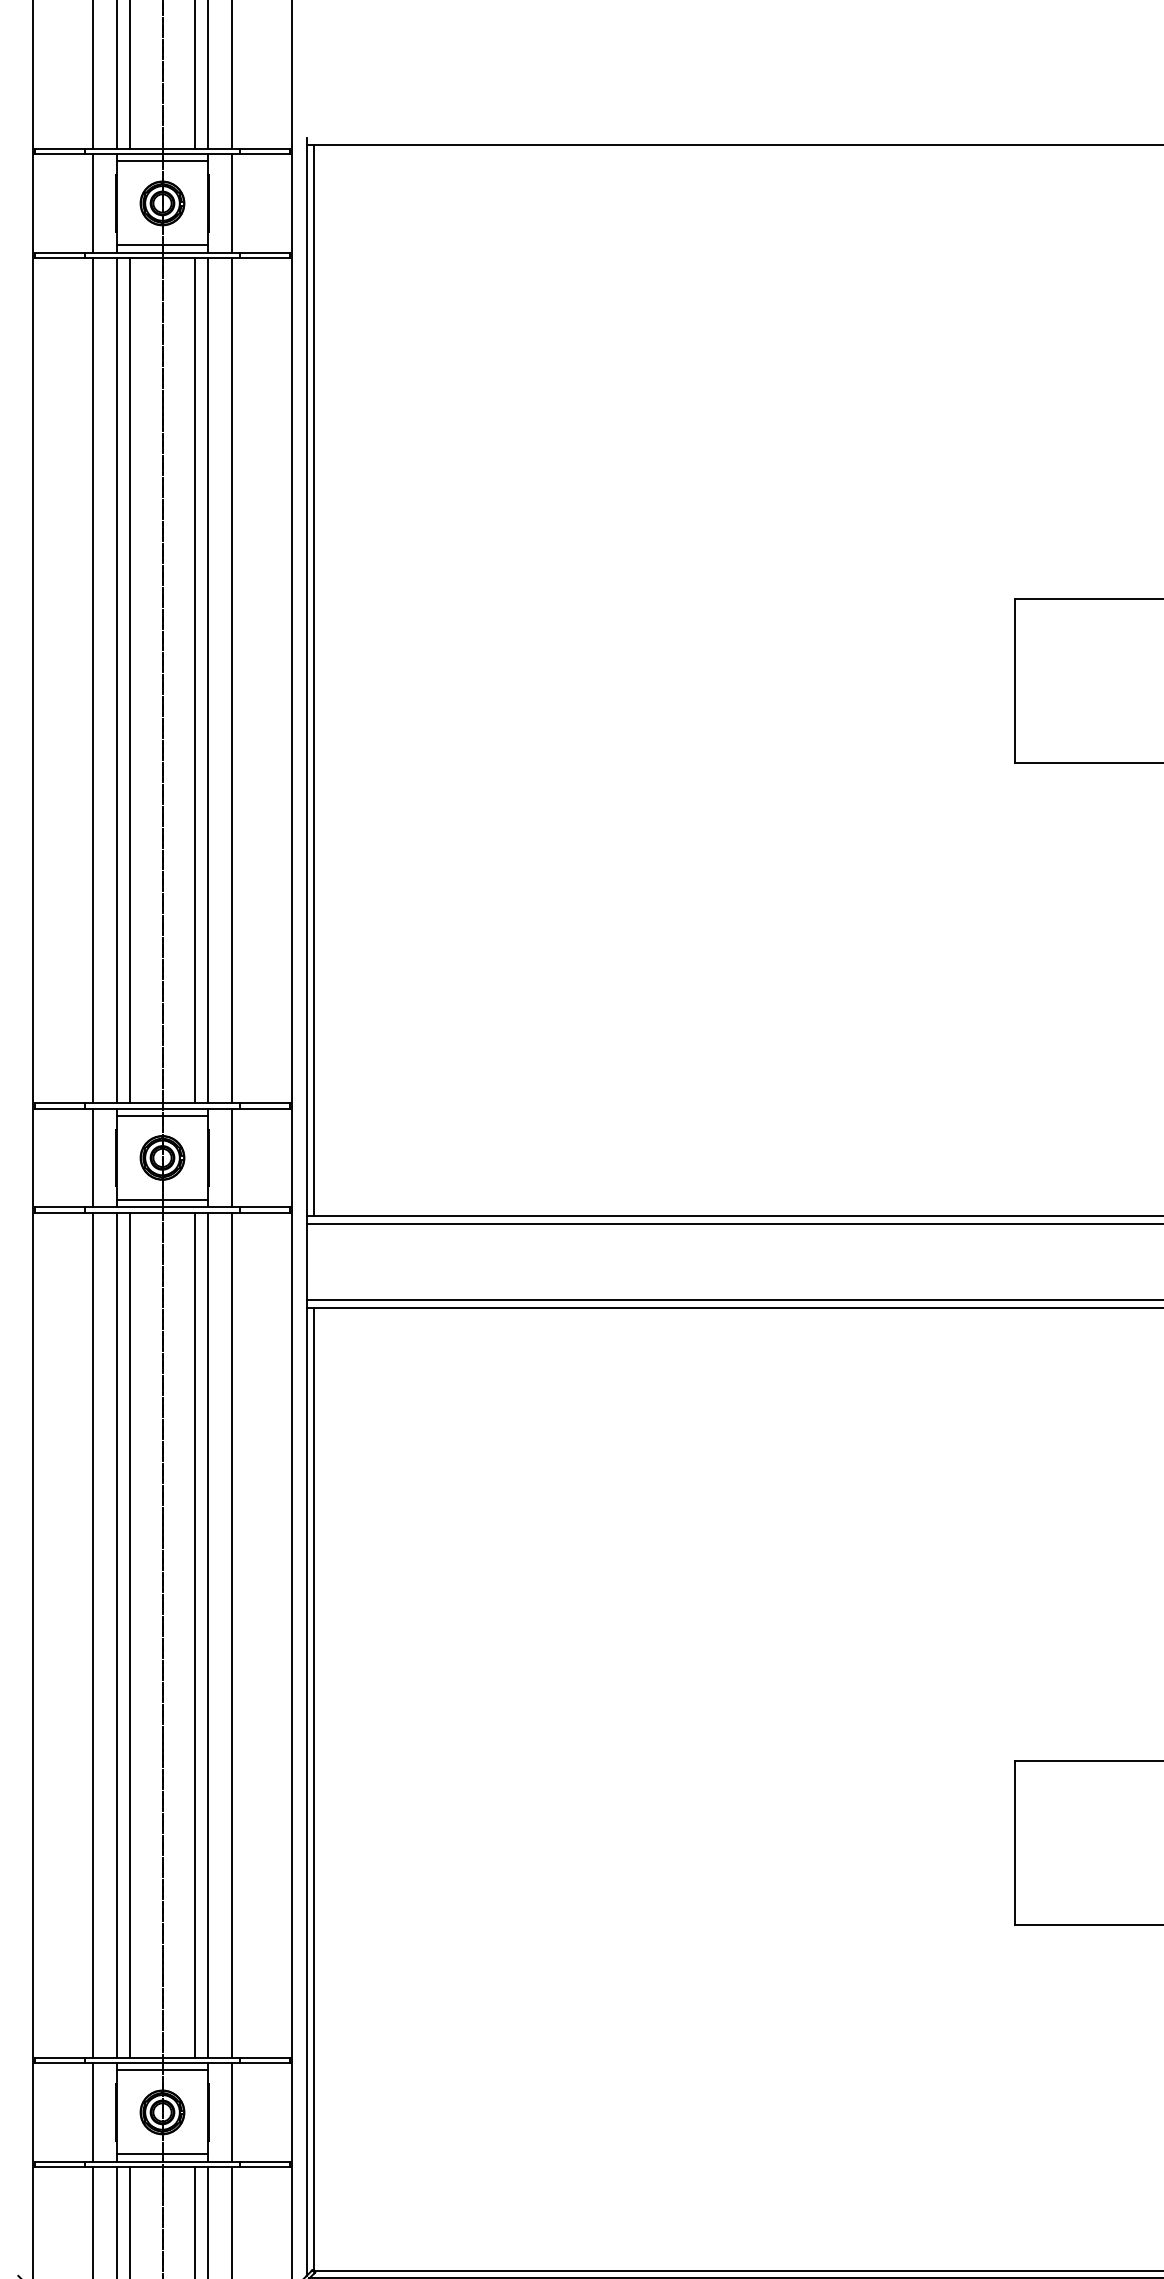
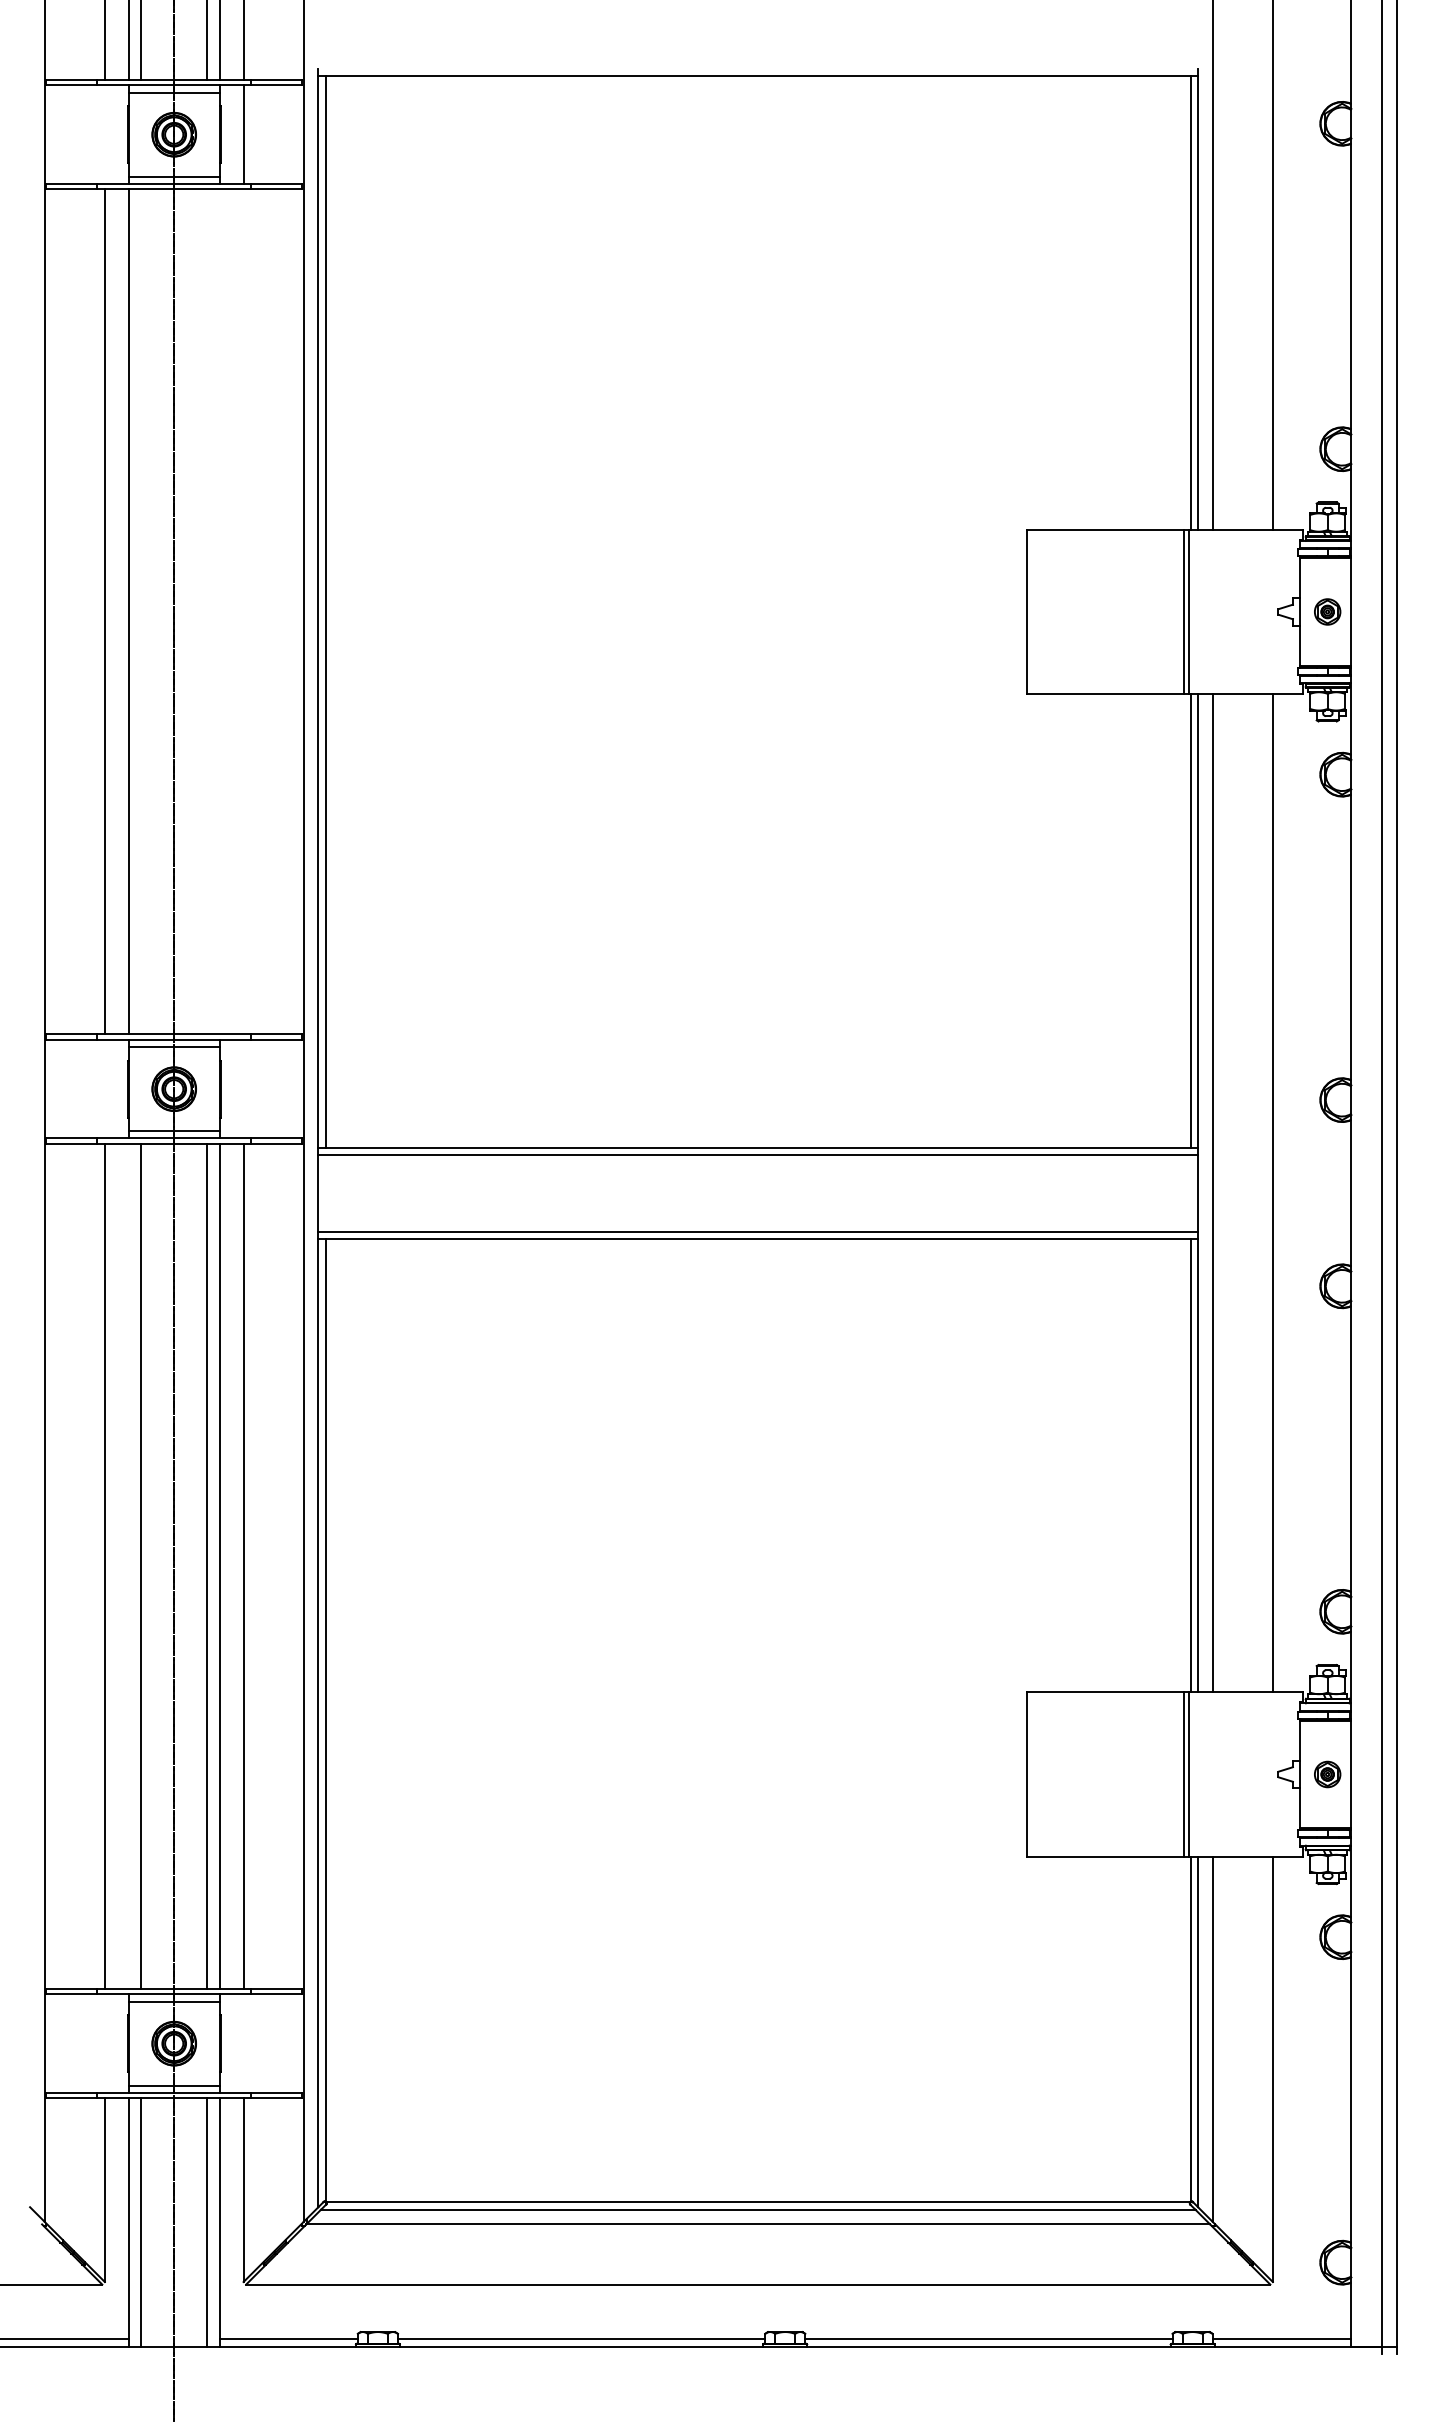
line: (92, 203) -> (104, 134), removed
line: (129, 680) -> (141, 611), removed
line: (195, 680) -> (207, 611), removed
line: (207, 680) -> (219, 611), removed
line: (231, 680) -> (243, 611), removed
line: (92, 1157) -> (104, 1088), removed
line: (231, 1157) -> (243, 1088), removed
line: (116, 1634) -> (128, 1565), removed
line: (92, 2112) -> (104, 2043), removed
line: (231, 2112) -> (243, 2043), removed

